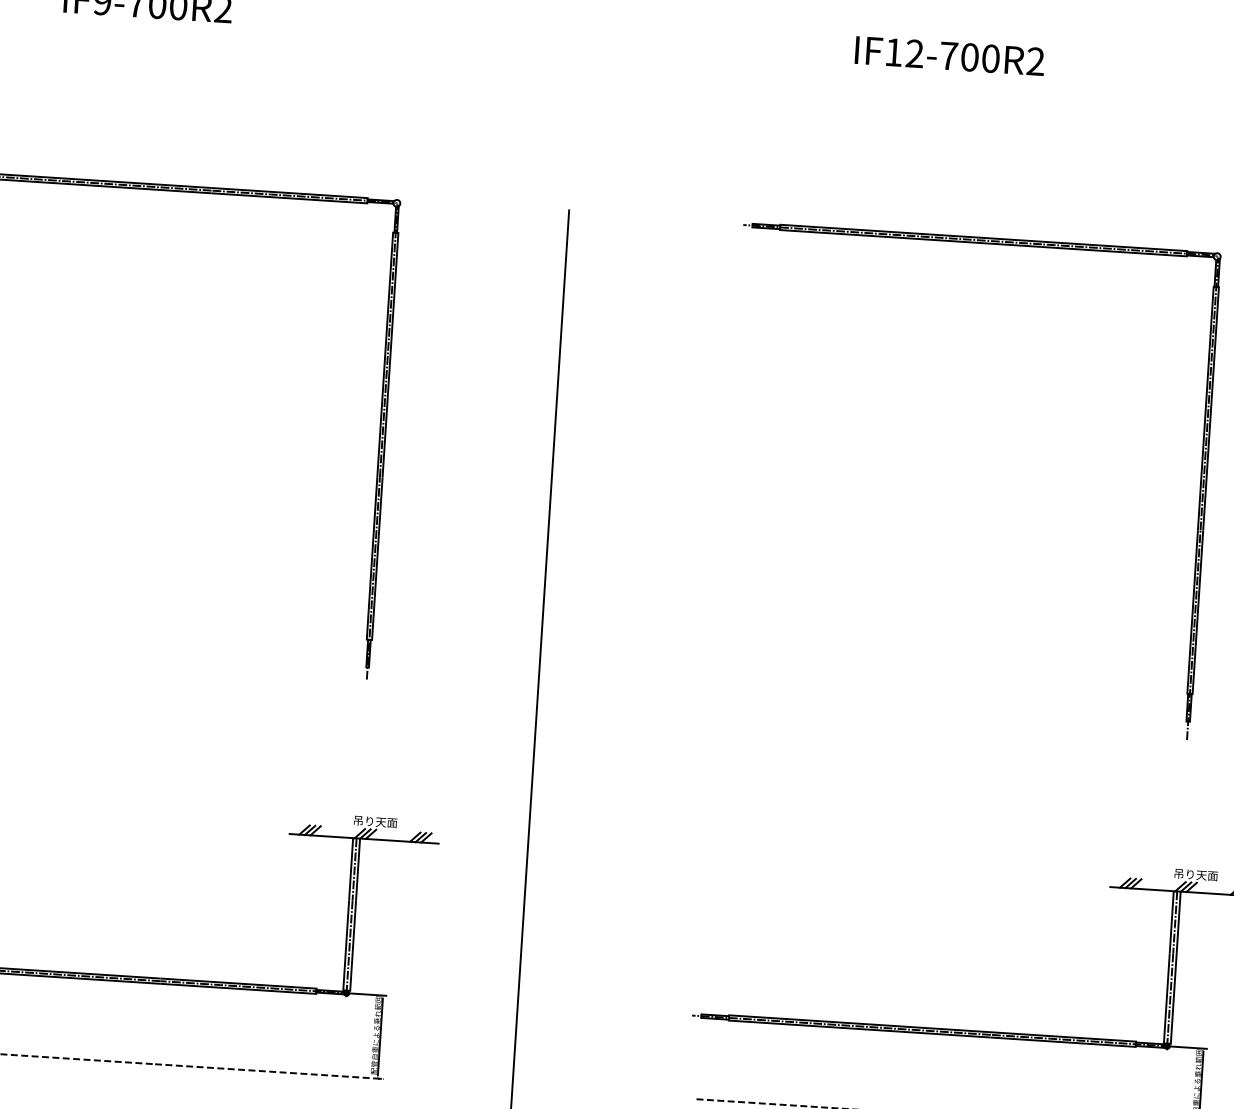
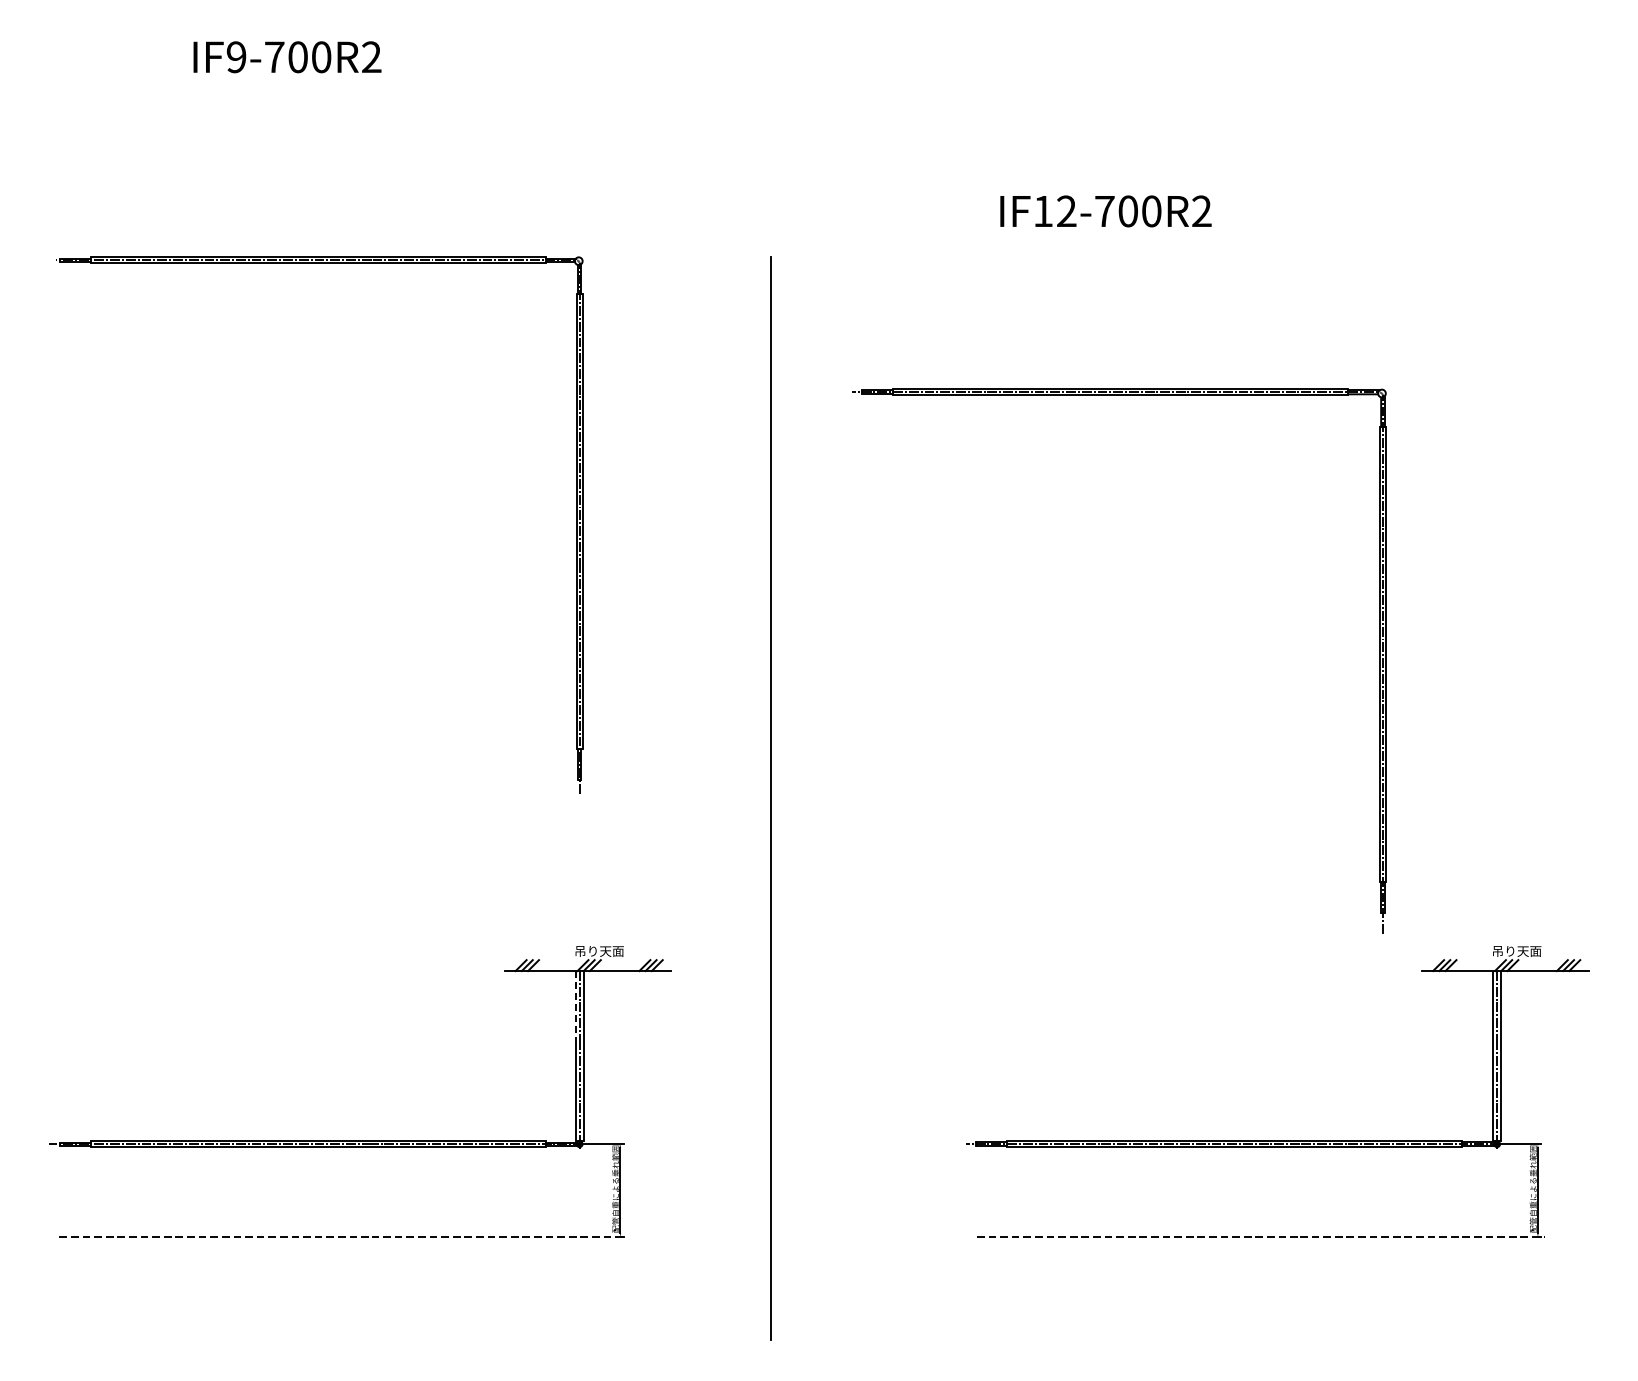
text: (949, 56) -> (1105, 211), moved
part: (1199, 495) -> (1379, 660), moved
line: (350, 869) -> (575, 1006), solid -> dashed

